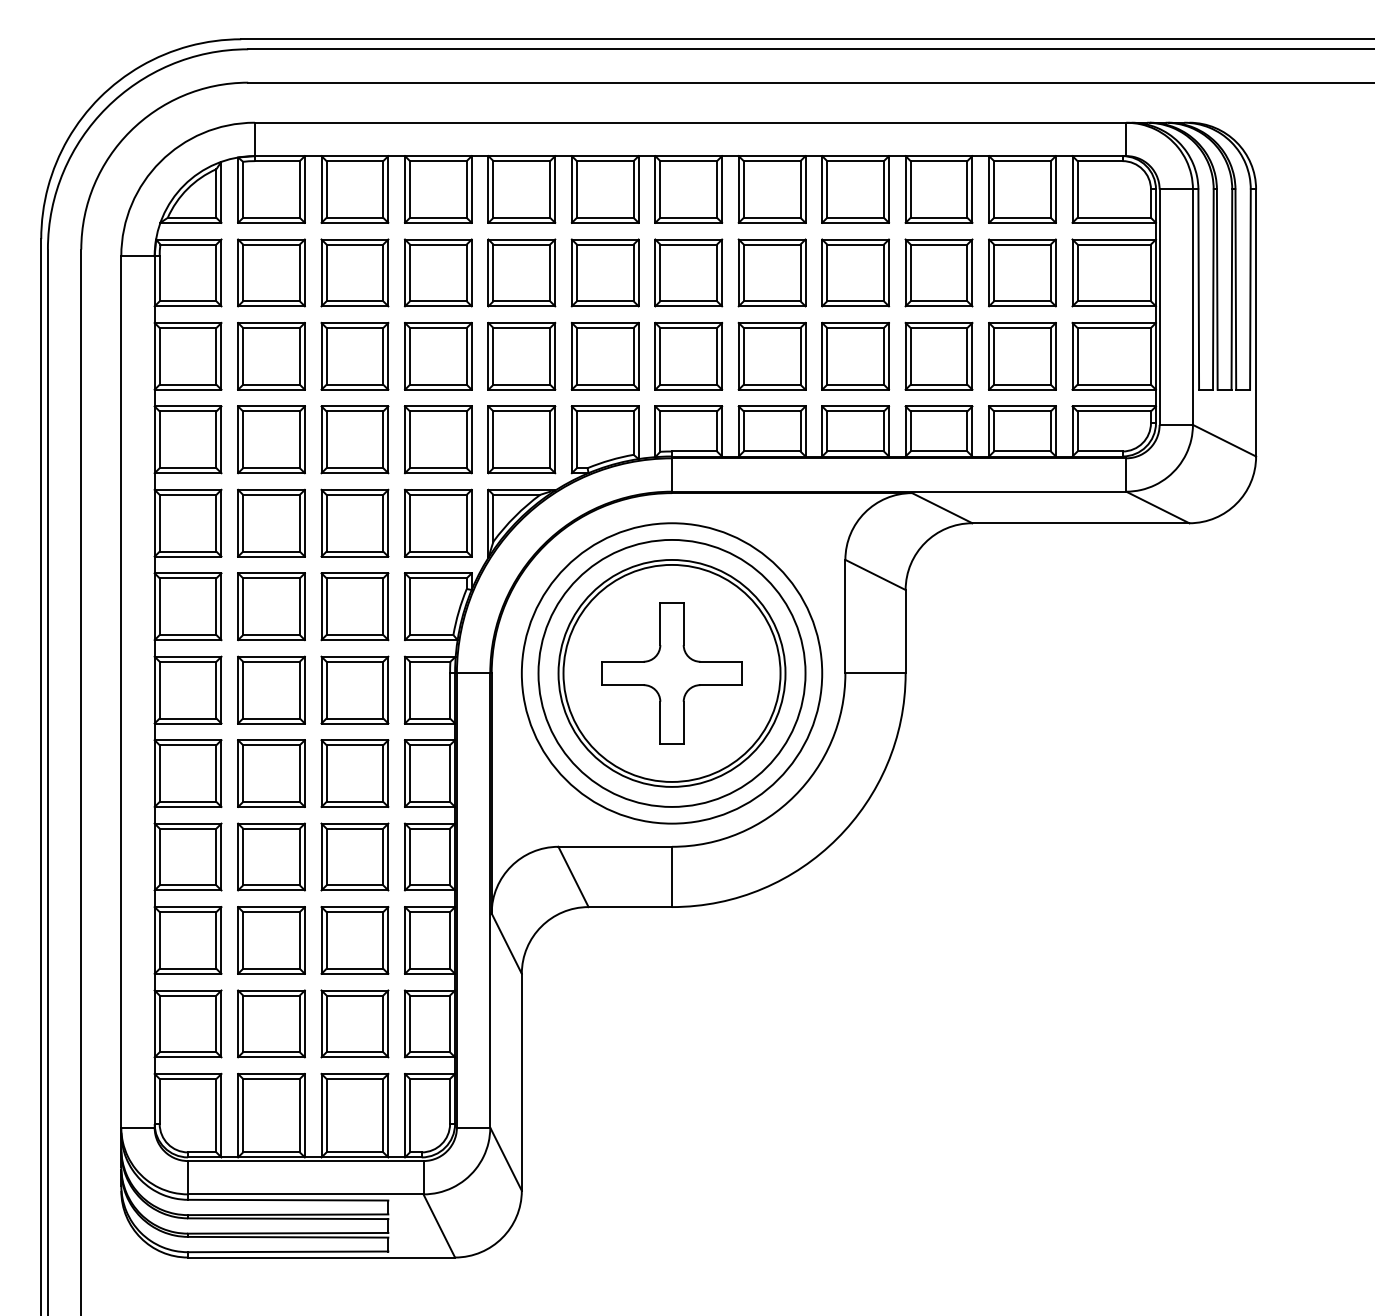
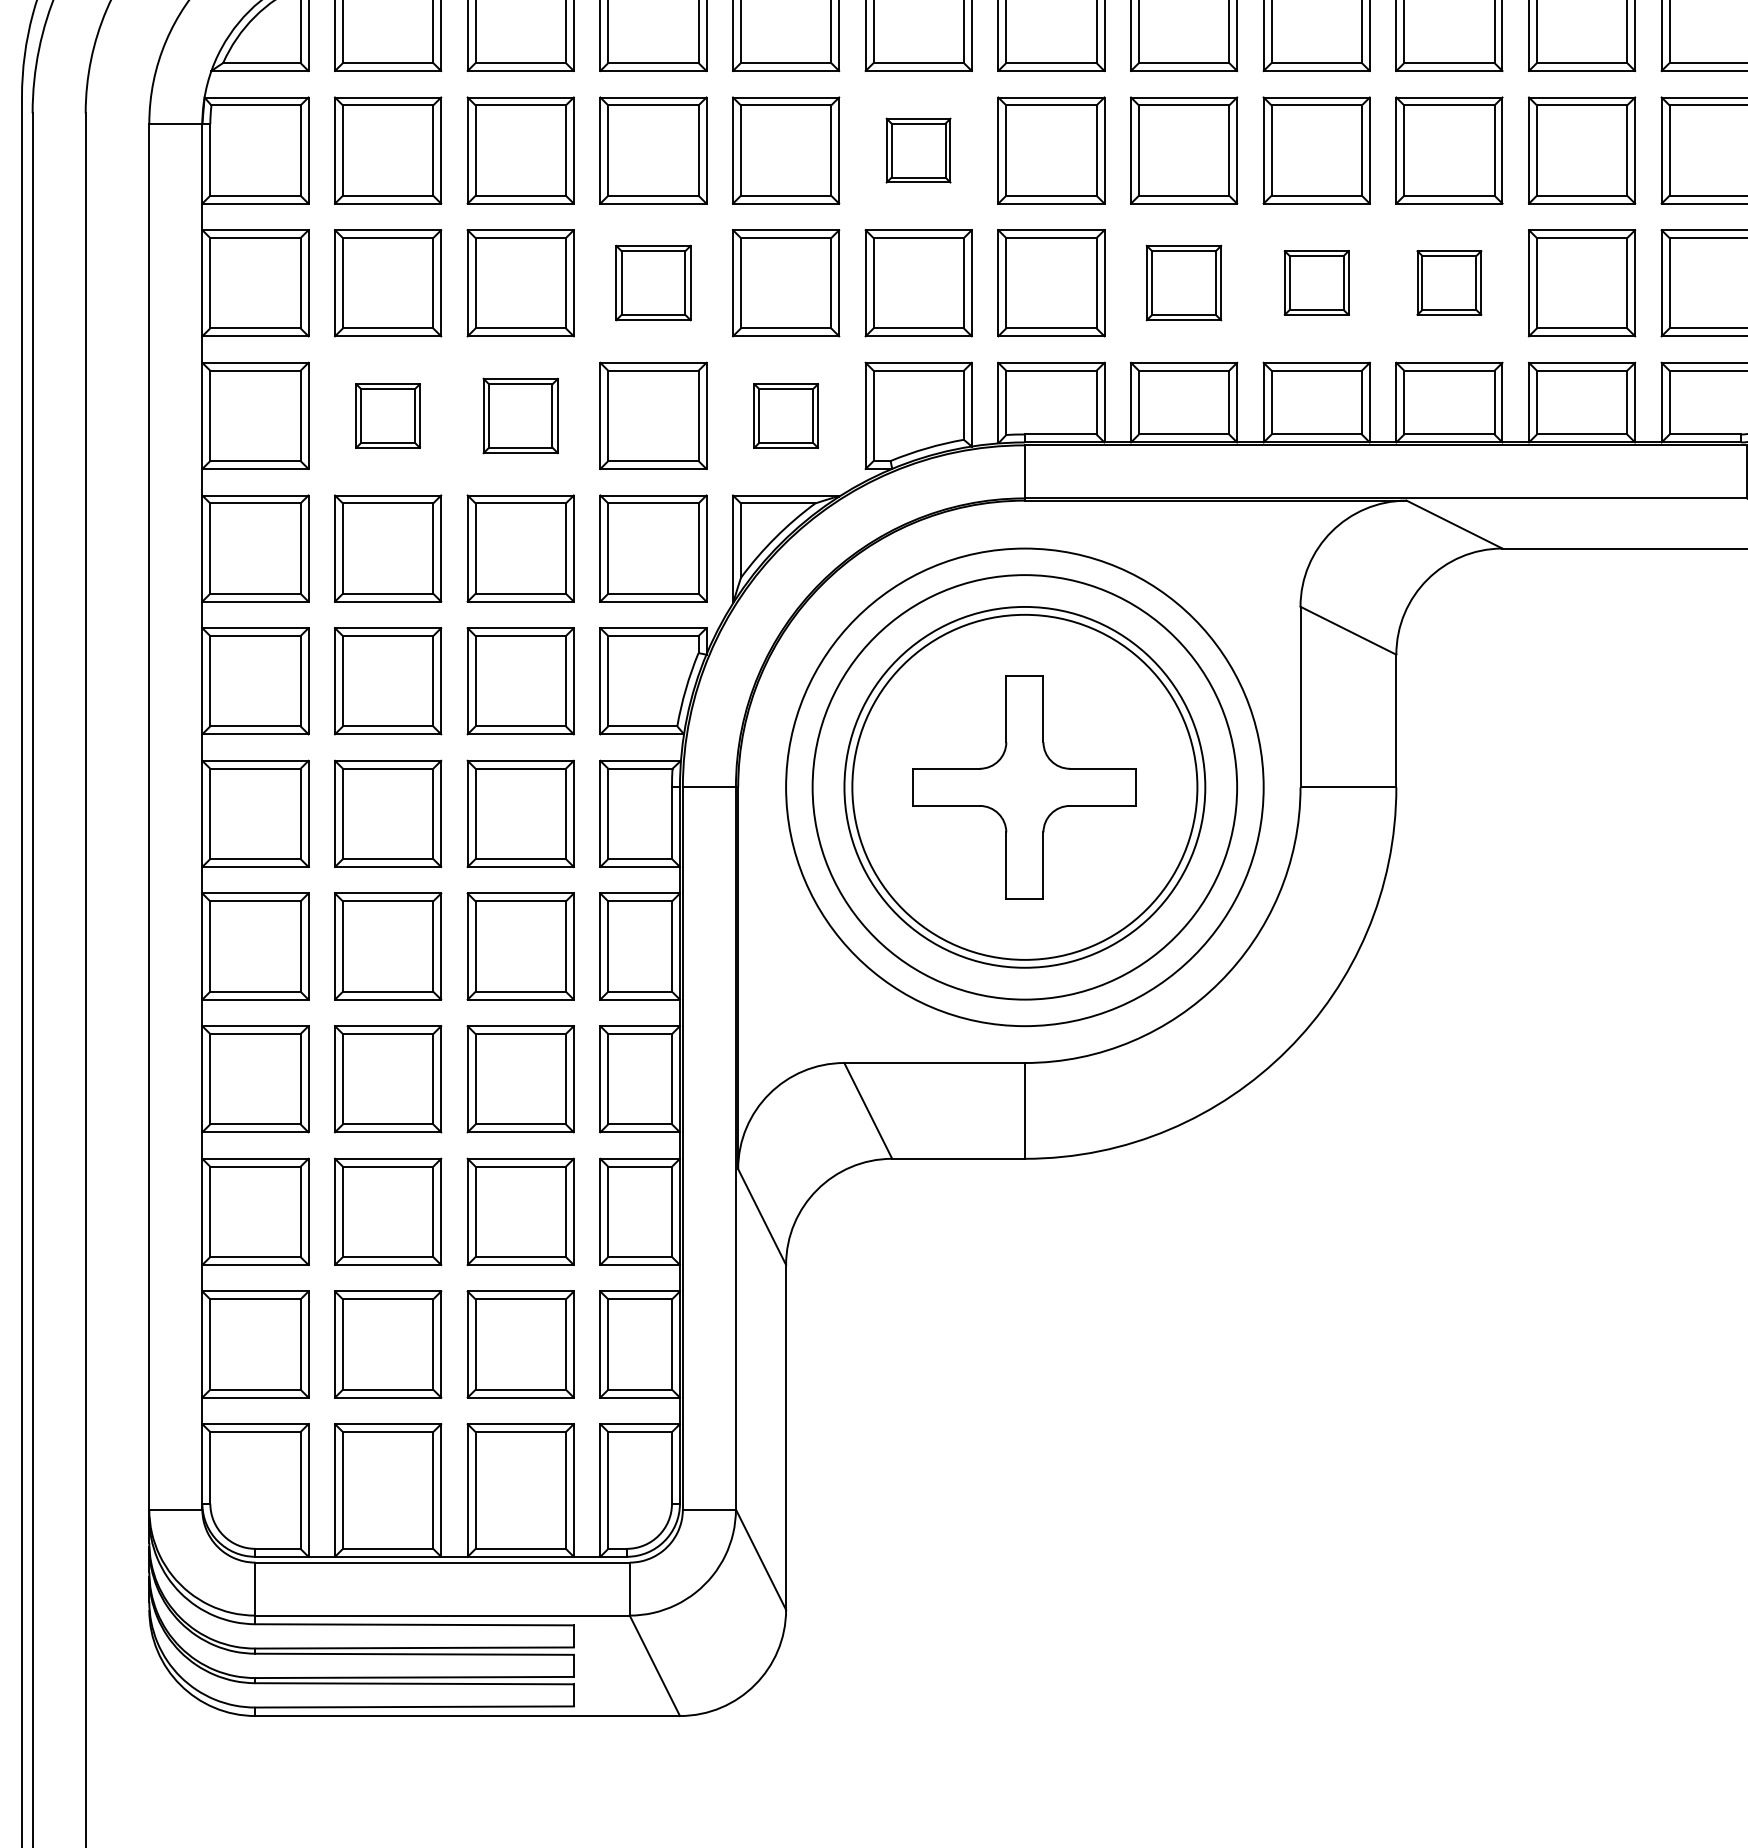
part: (604, 272) -> (917, 149), size x0.6
part: (438, 355) -> (653, 281), size x0.7
part: (771, 355) -> (1183, 281), size x0.7
part: (855, 355) -> (1316, 281), size x0.6
part: (938, 355) -> (1448, 281), size x0.6
part: (271, 439) -> (388, 415), size x0.6
part: (354, 439) -> (520, 415), size x0.7
part: (521, 439) -> (785, 415), size x0.6

